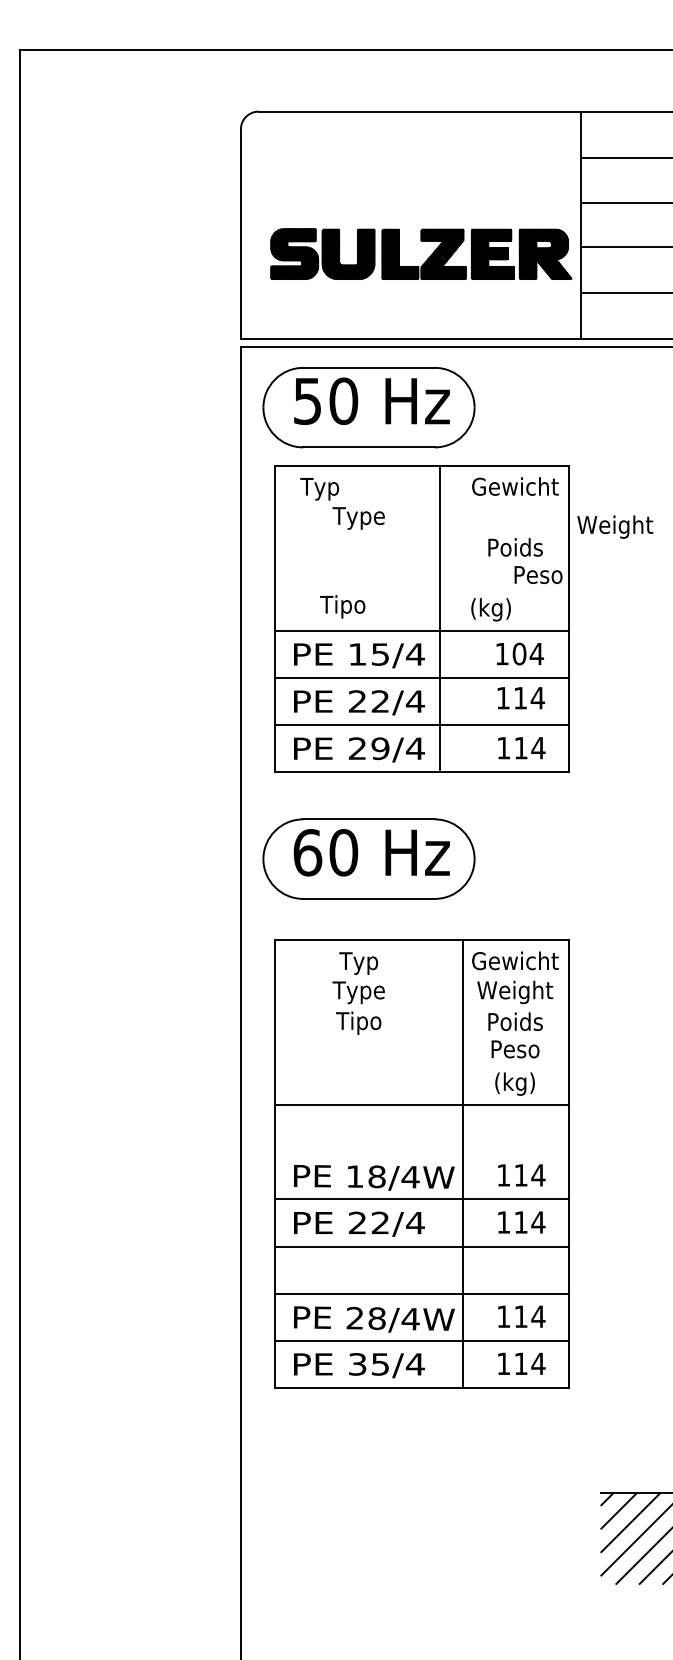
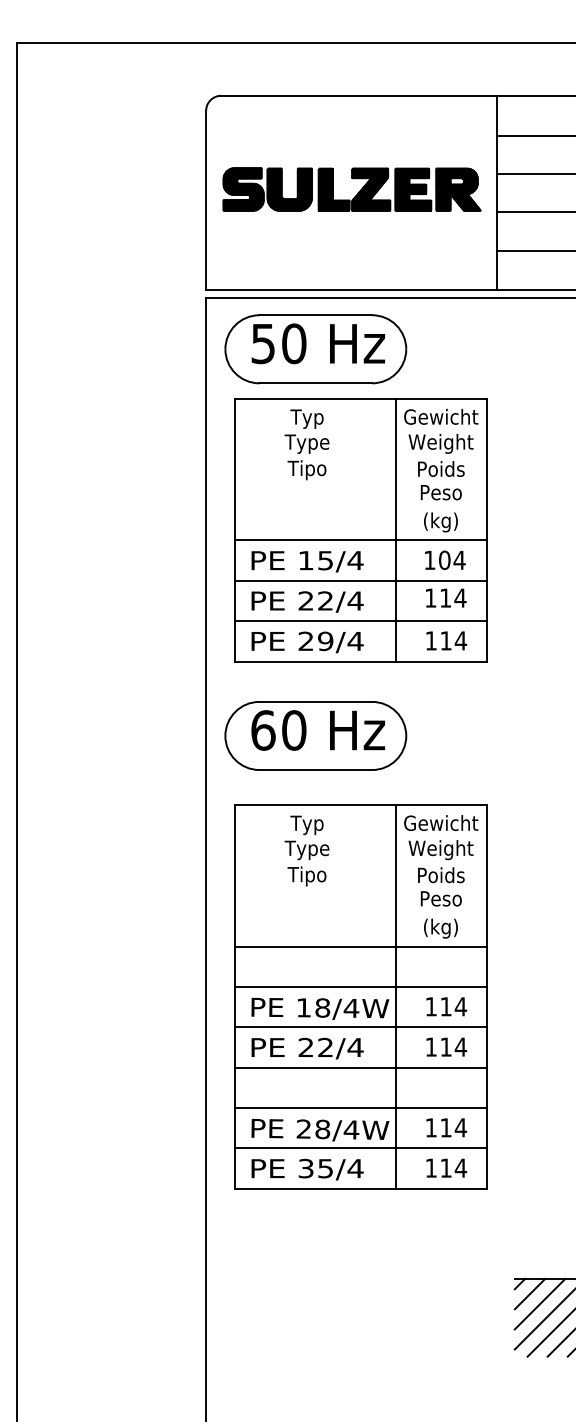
part: (427, 258) -> (357, 193), moved
text: (319, 489) -> (306, 419), moved
text: (615, 526) -> (441, 443), moved
text: (538, 574) -> (441, 492), moved
text: (342, 606) -> (306, 469), moved
text: (490, 609) -> (440, 522), moved
line: (439, 618) -> (395, 529), moved
line: (421, 1152) -> (360, 987), added

